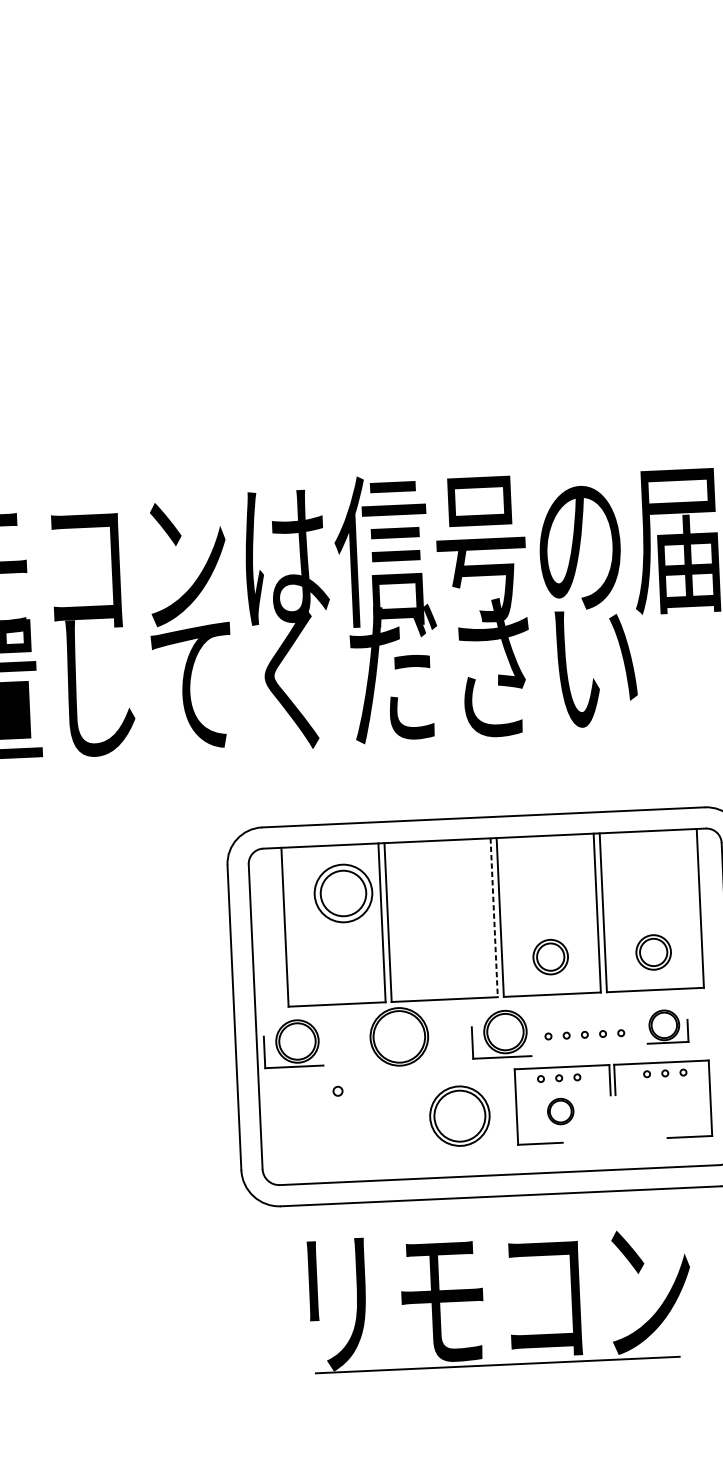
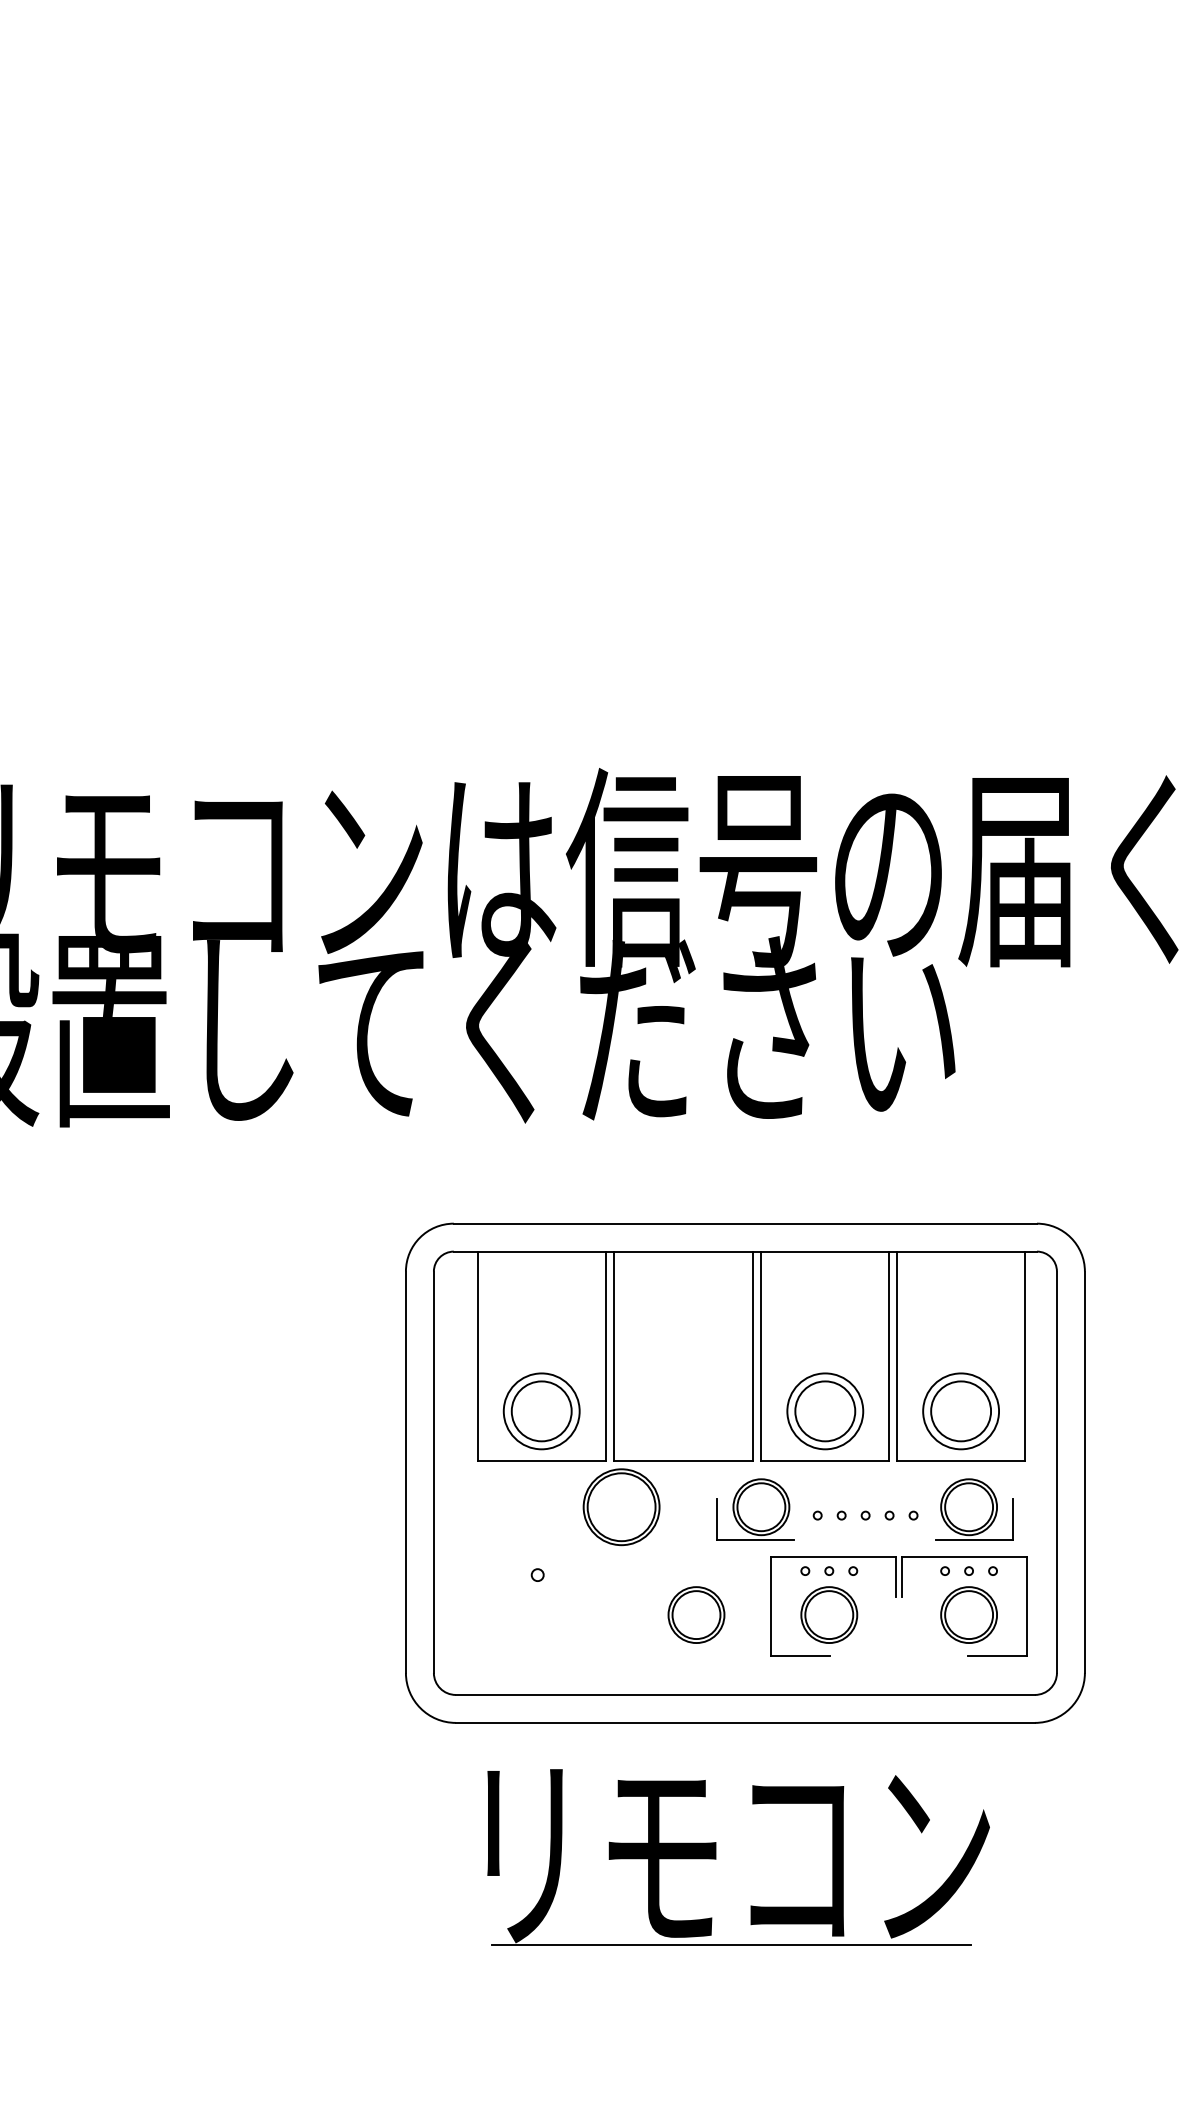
part: (343, 893) -> (541, 1411), moved
line: (494, 917) -> (753, 1356), dashed -> solid
part: (653, 952) -> (960, 1411), size x1.67
part: (550, 957) -> (825, 1411), size x1.67
part: (667, 1026) -> (974, 1509), size x1.43
part: (293, 1043) -> (481, 1509), removed
part: (666, 1106) -> (968, 1614), added
part: (560, 1111) -> (829, 1614), size x1.67
part: (459, 1115) -> (696, 1614), size x0.71

